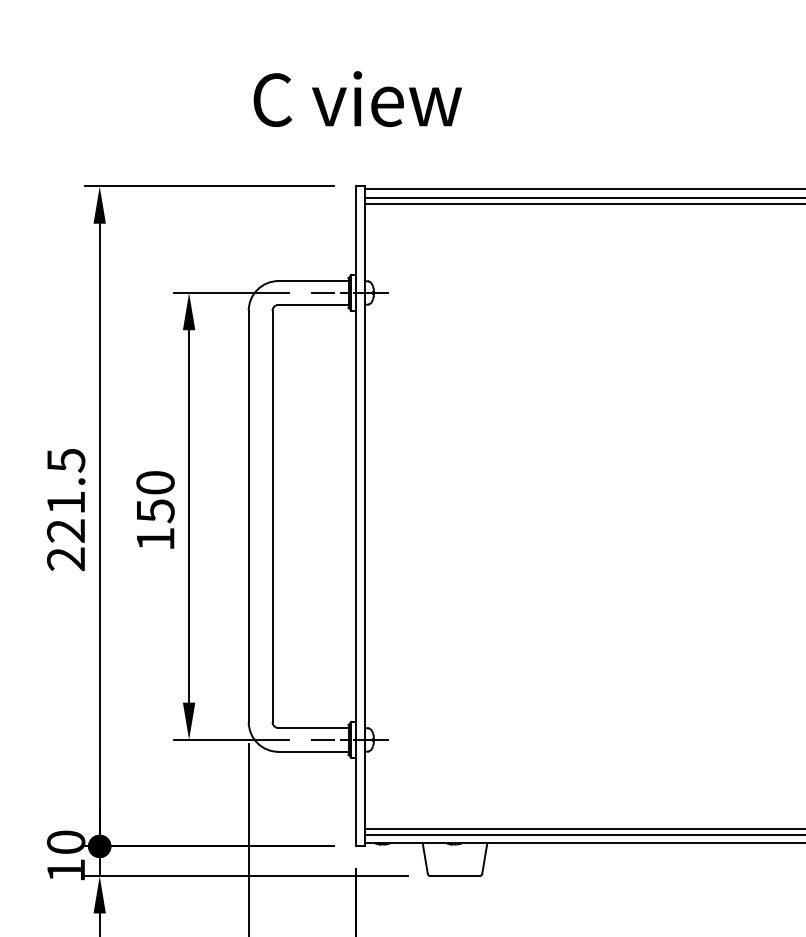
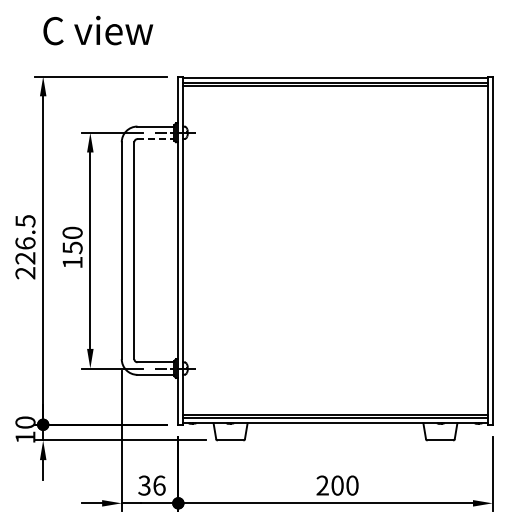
text: (358, 98) -> (98, 30), moved
line: (314, 305) -> (156, 139), solid -> dashed
text: (66, 502) -> (25, 243), 221.5 -> 226.5

